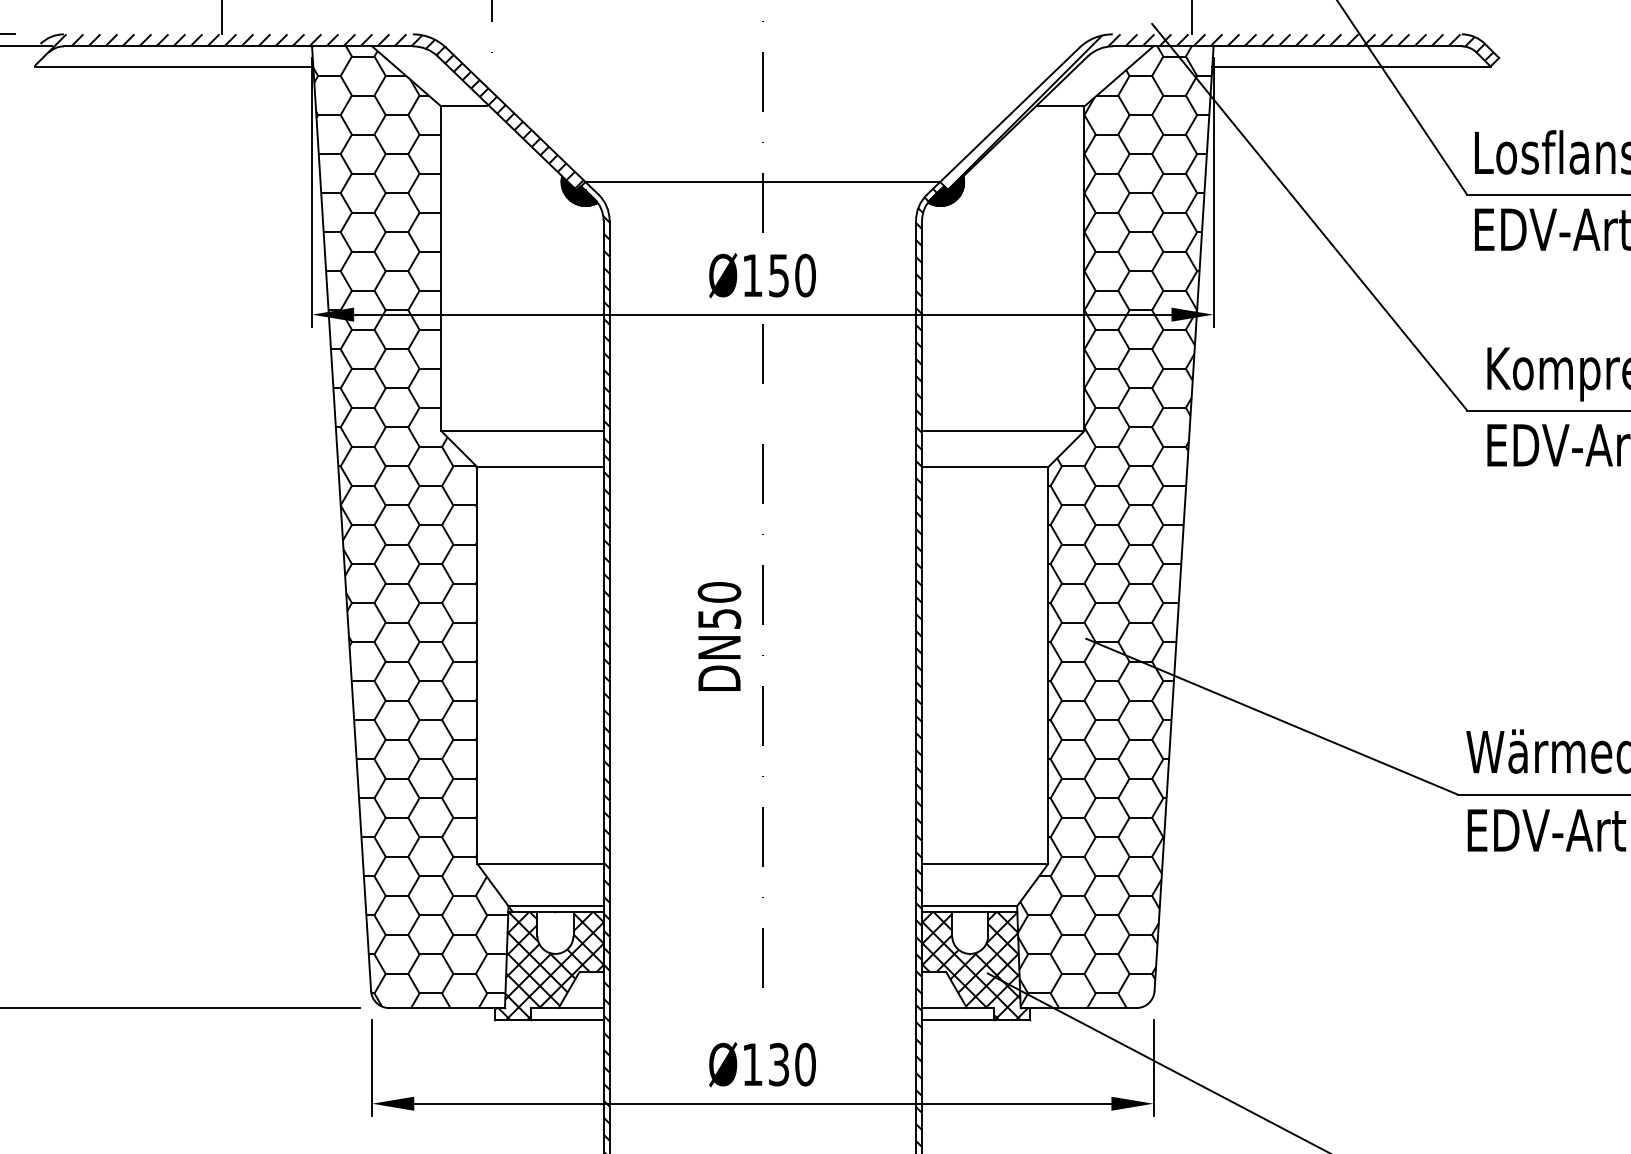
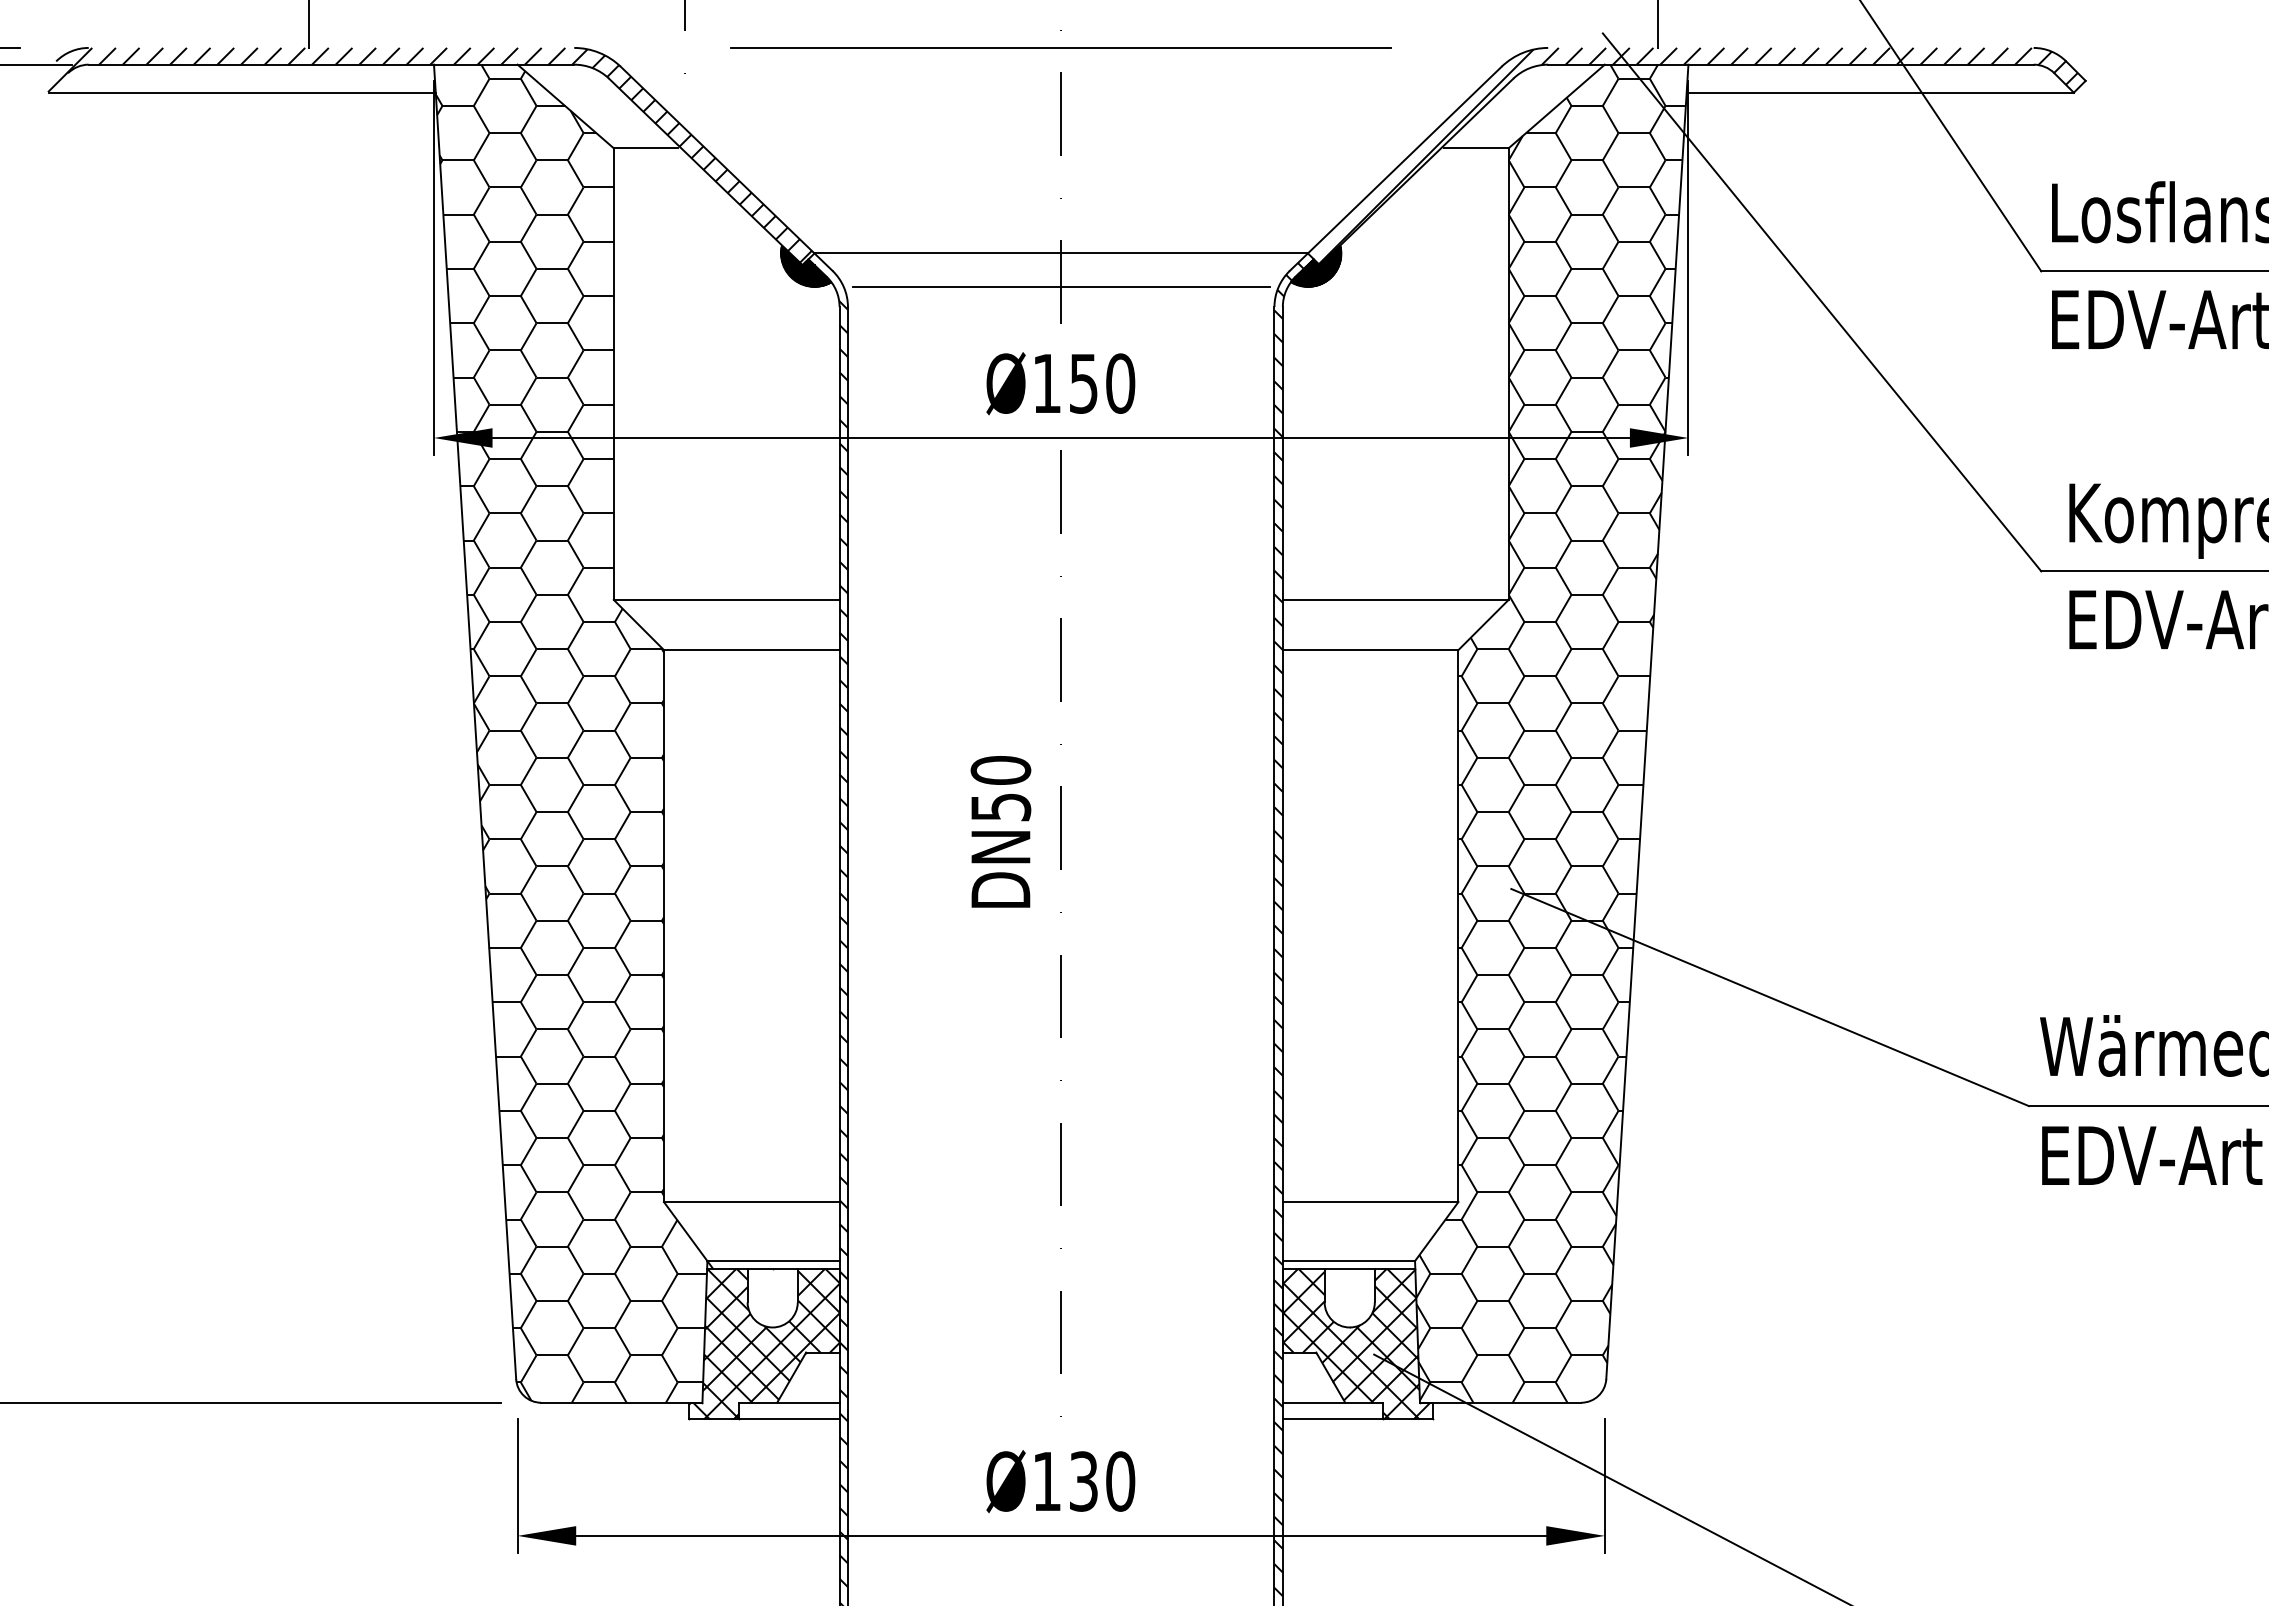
line: (763, 34) -> (1061, 47), added
line: (762, 206) -> (1060, 287), added
text: (719, 636) -> (1000, 831), moved

